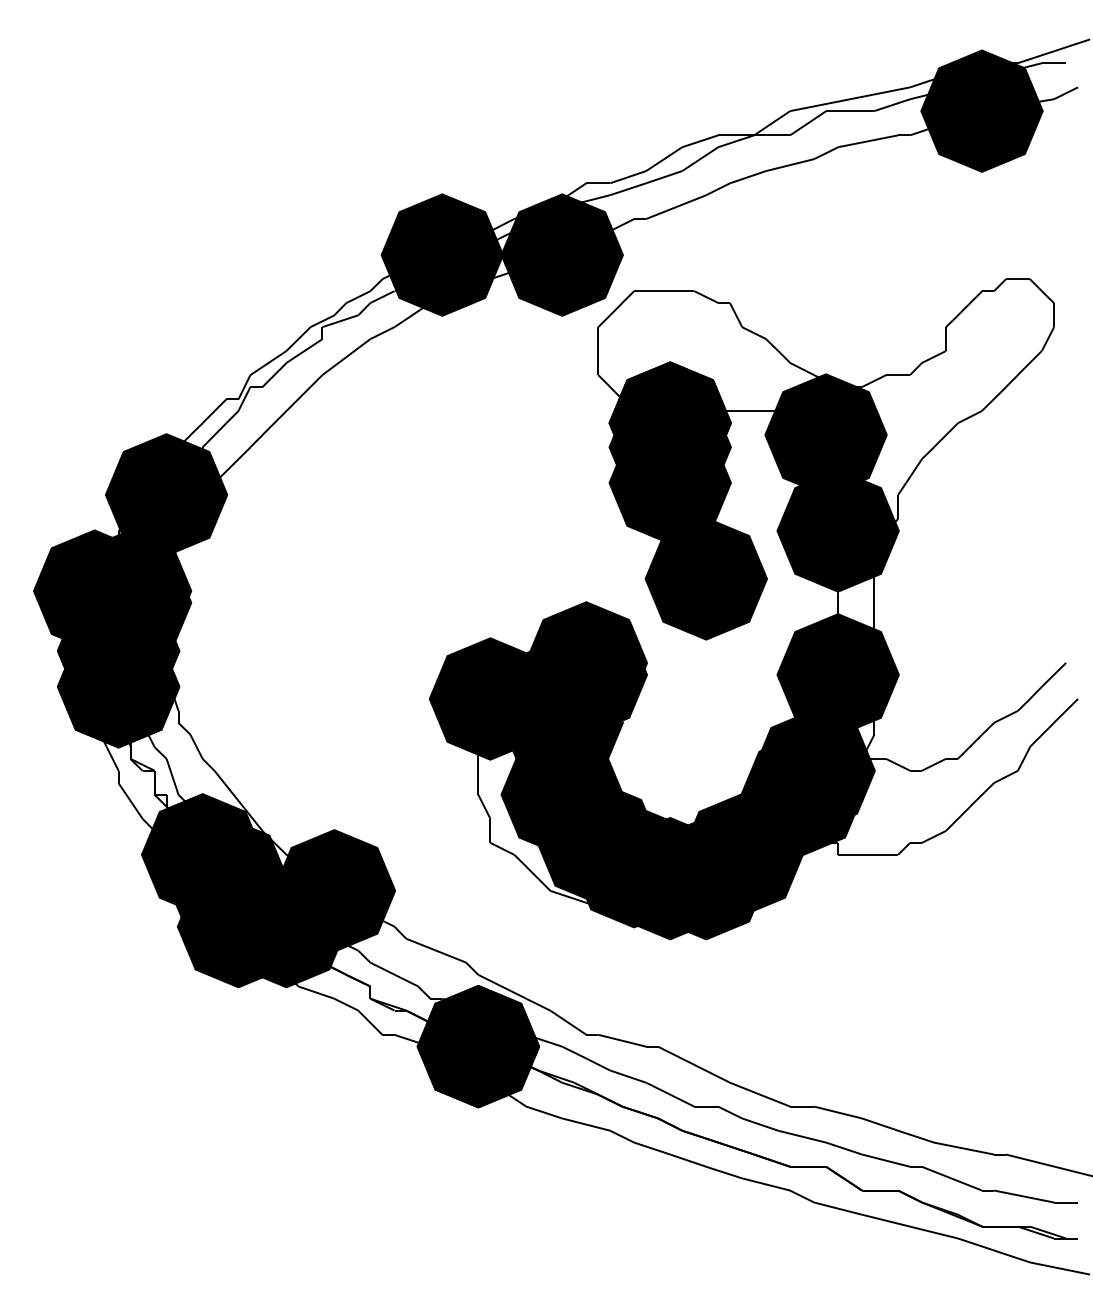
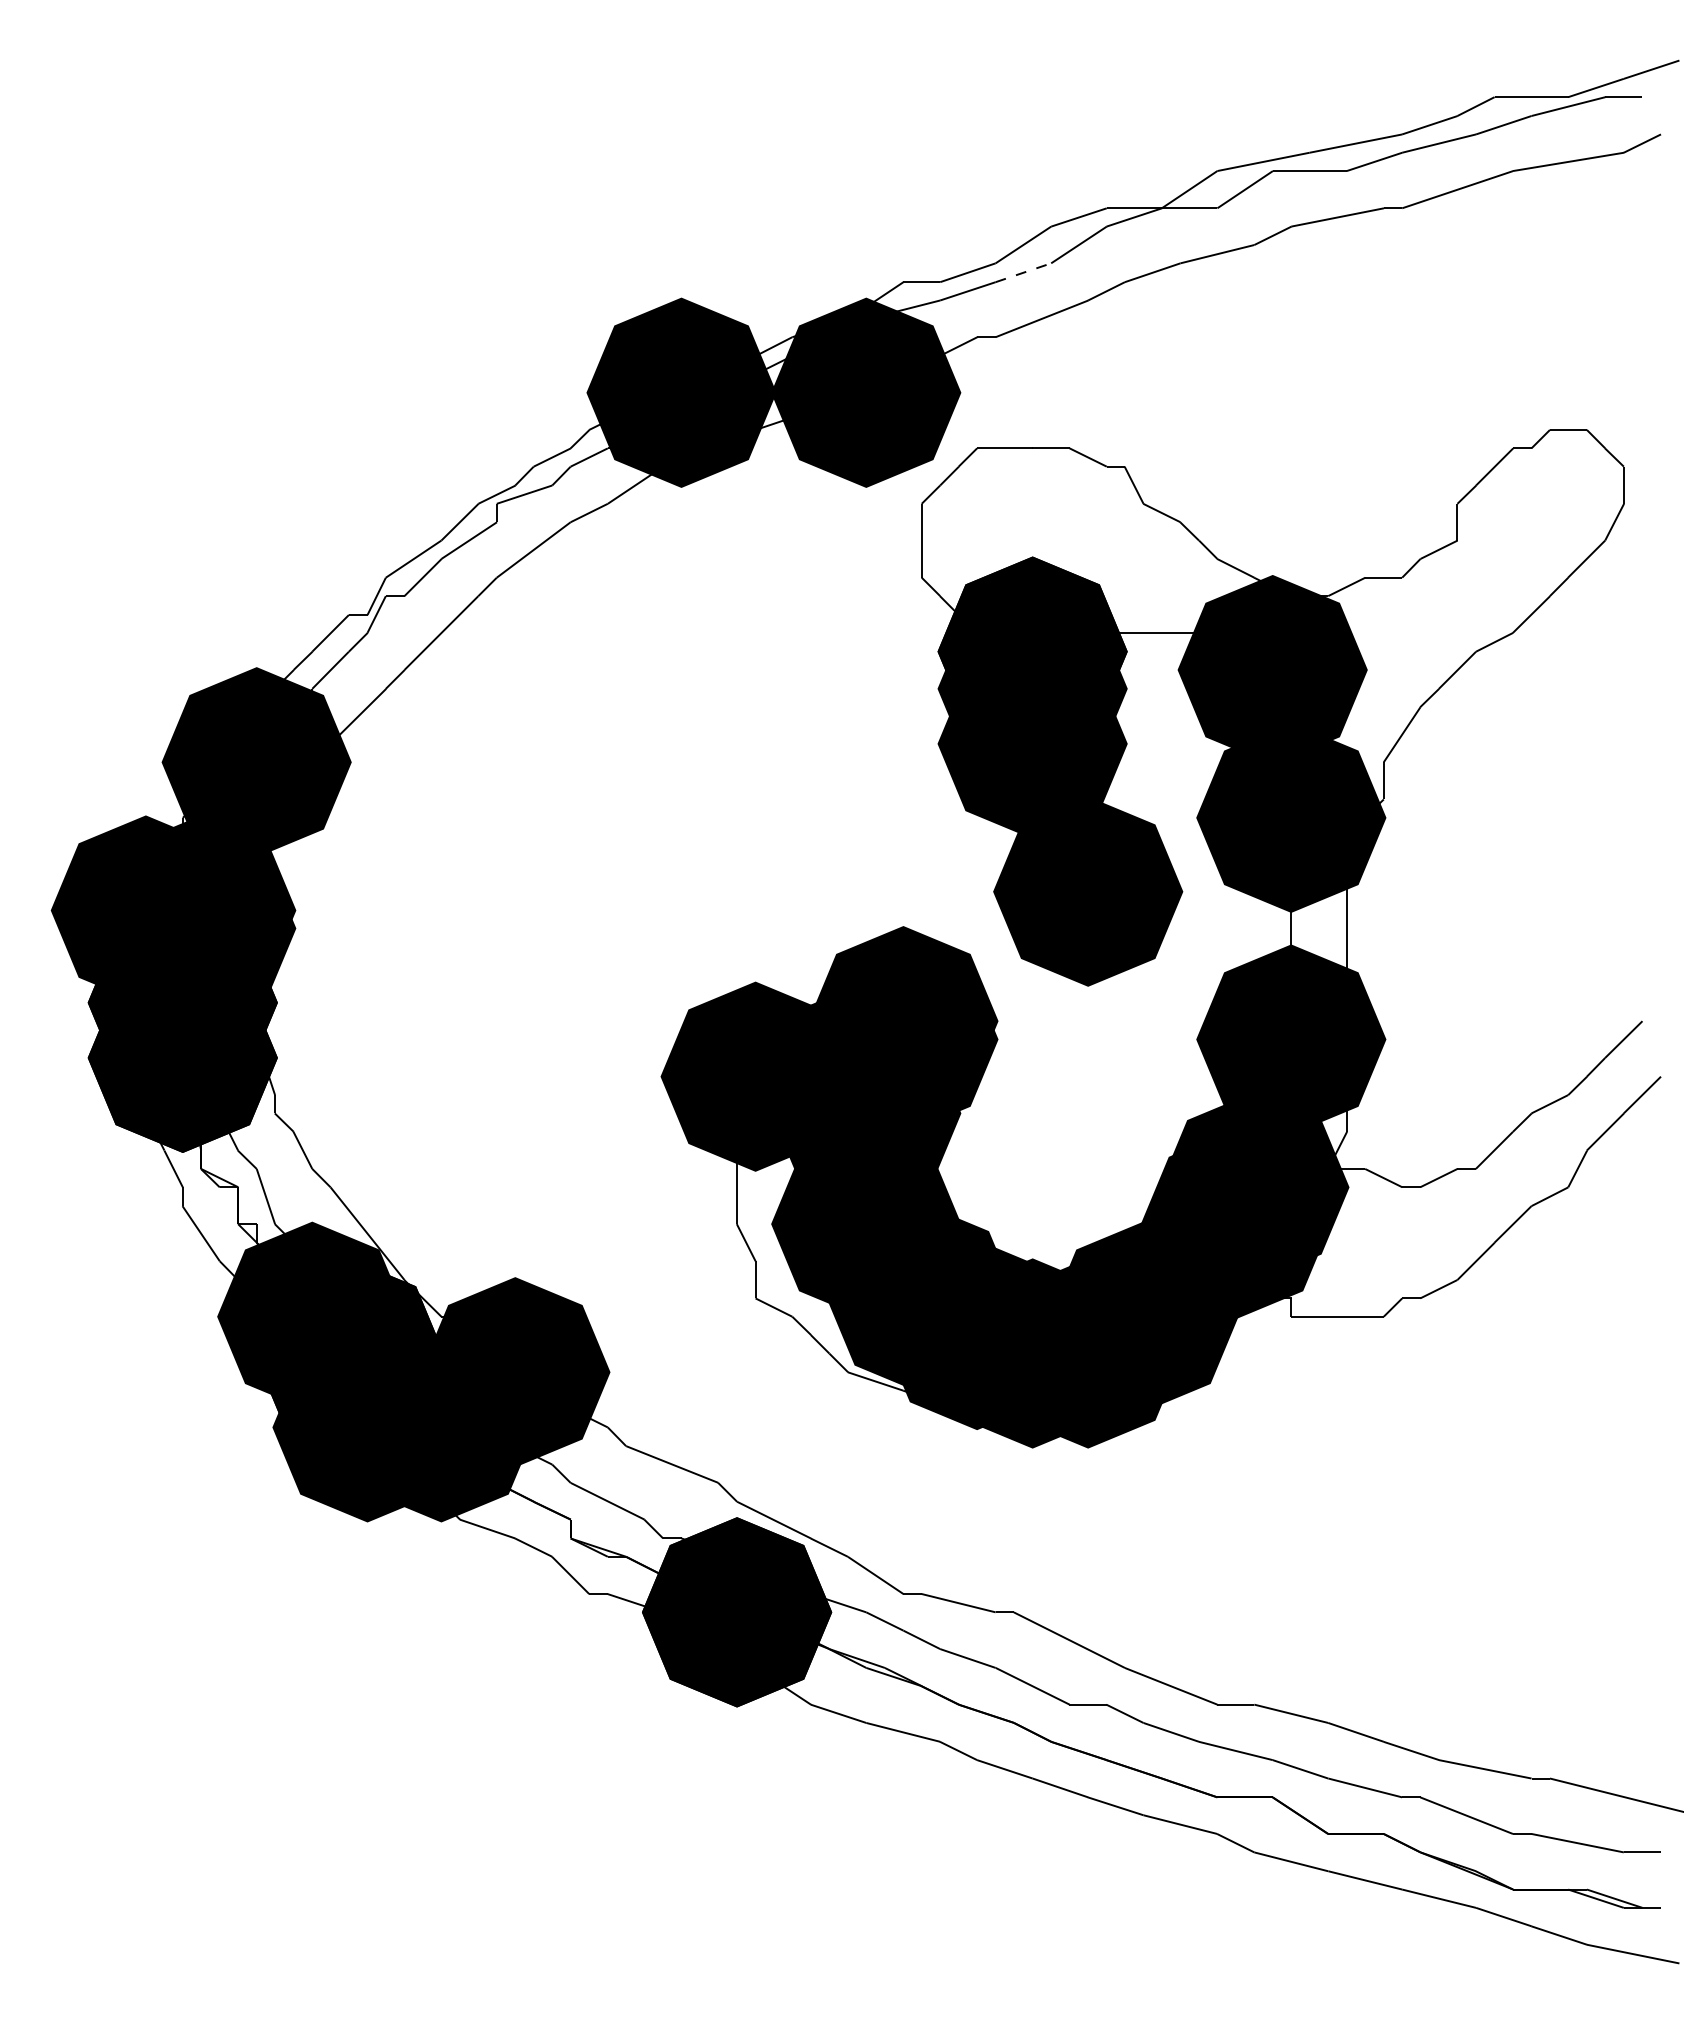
fill: (981, 110) -> (1512, 170), removed
line: (664, 177) -> (1023, 273), solid -> dashed

